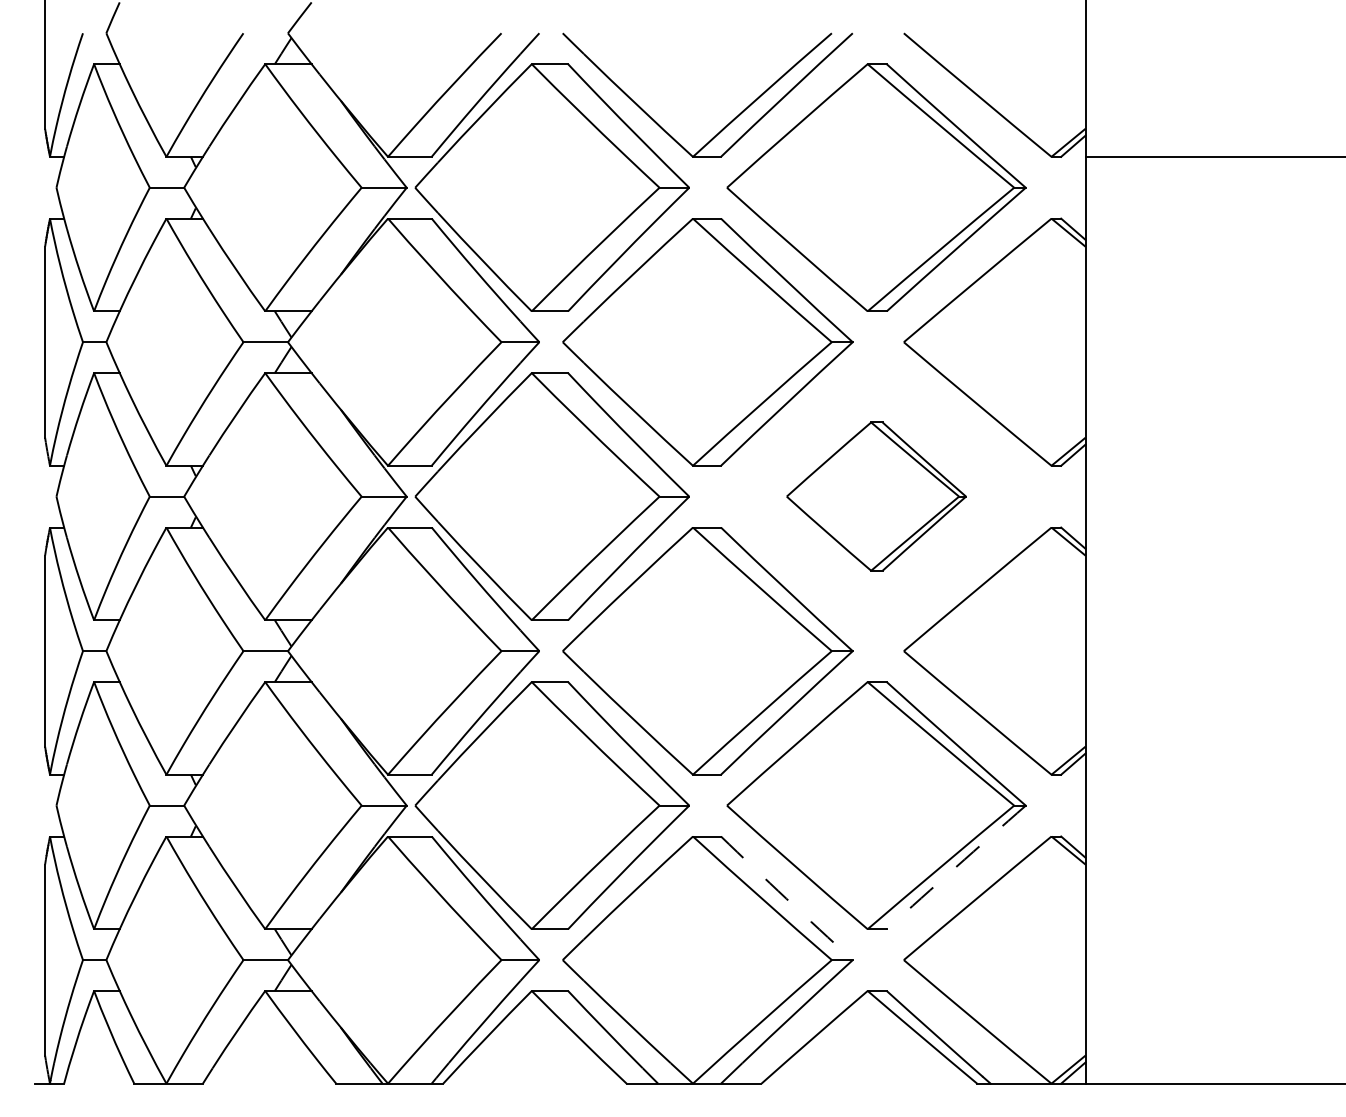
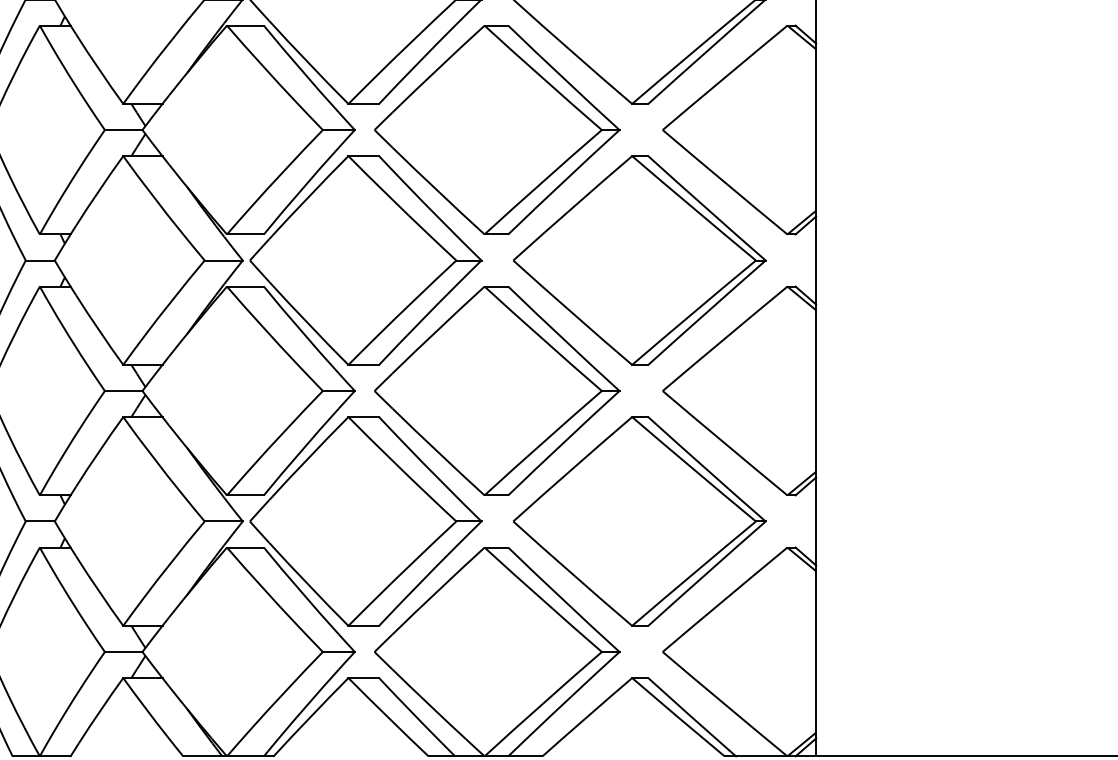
part: (876, 496) -> (639, 260), size x1.67
arc: (956, 867) -> (707, 573), dashed -> solid
arc: (786, 898) -> (563, 599), dashed -> solid

